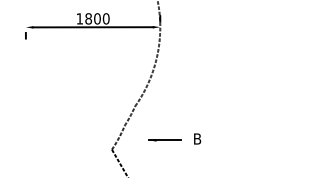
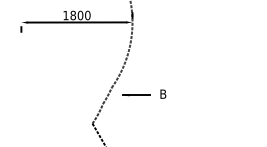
part: (174, 138) -> (144, 93), moved

